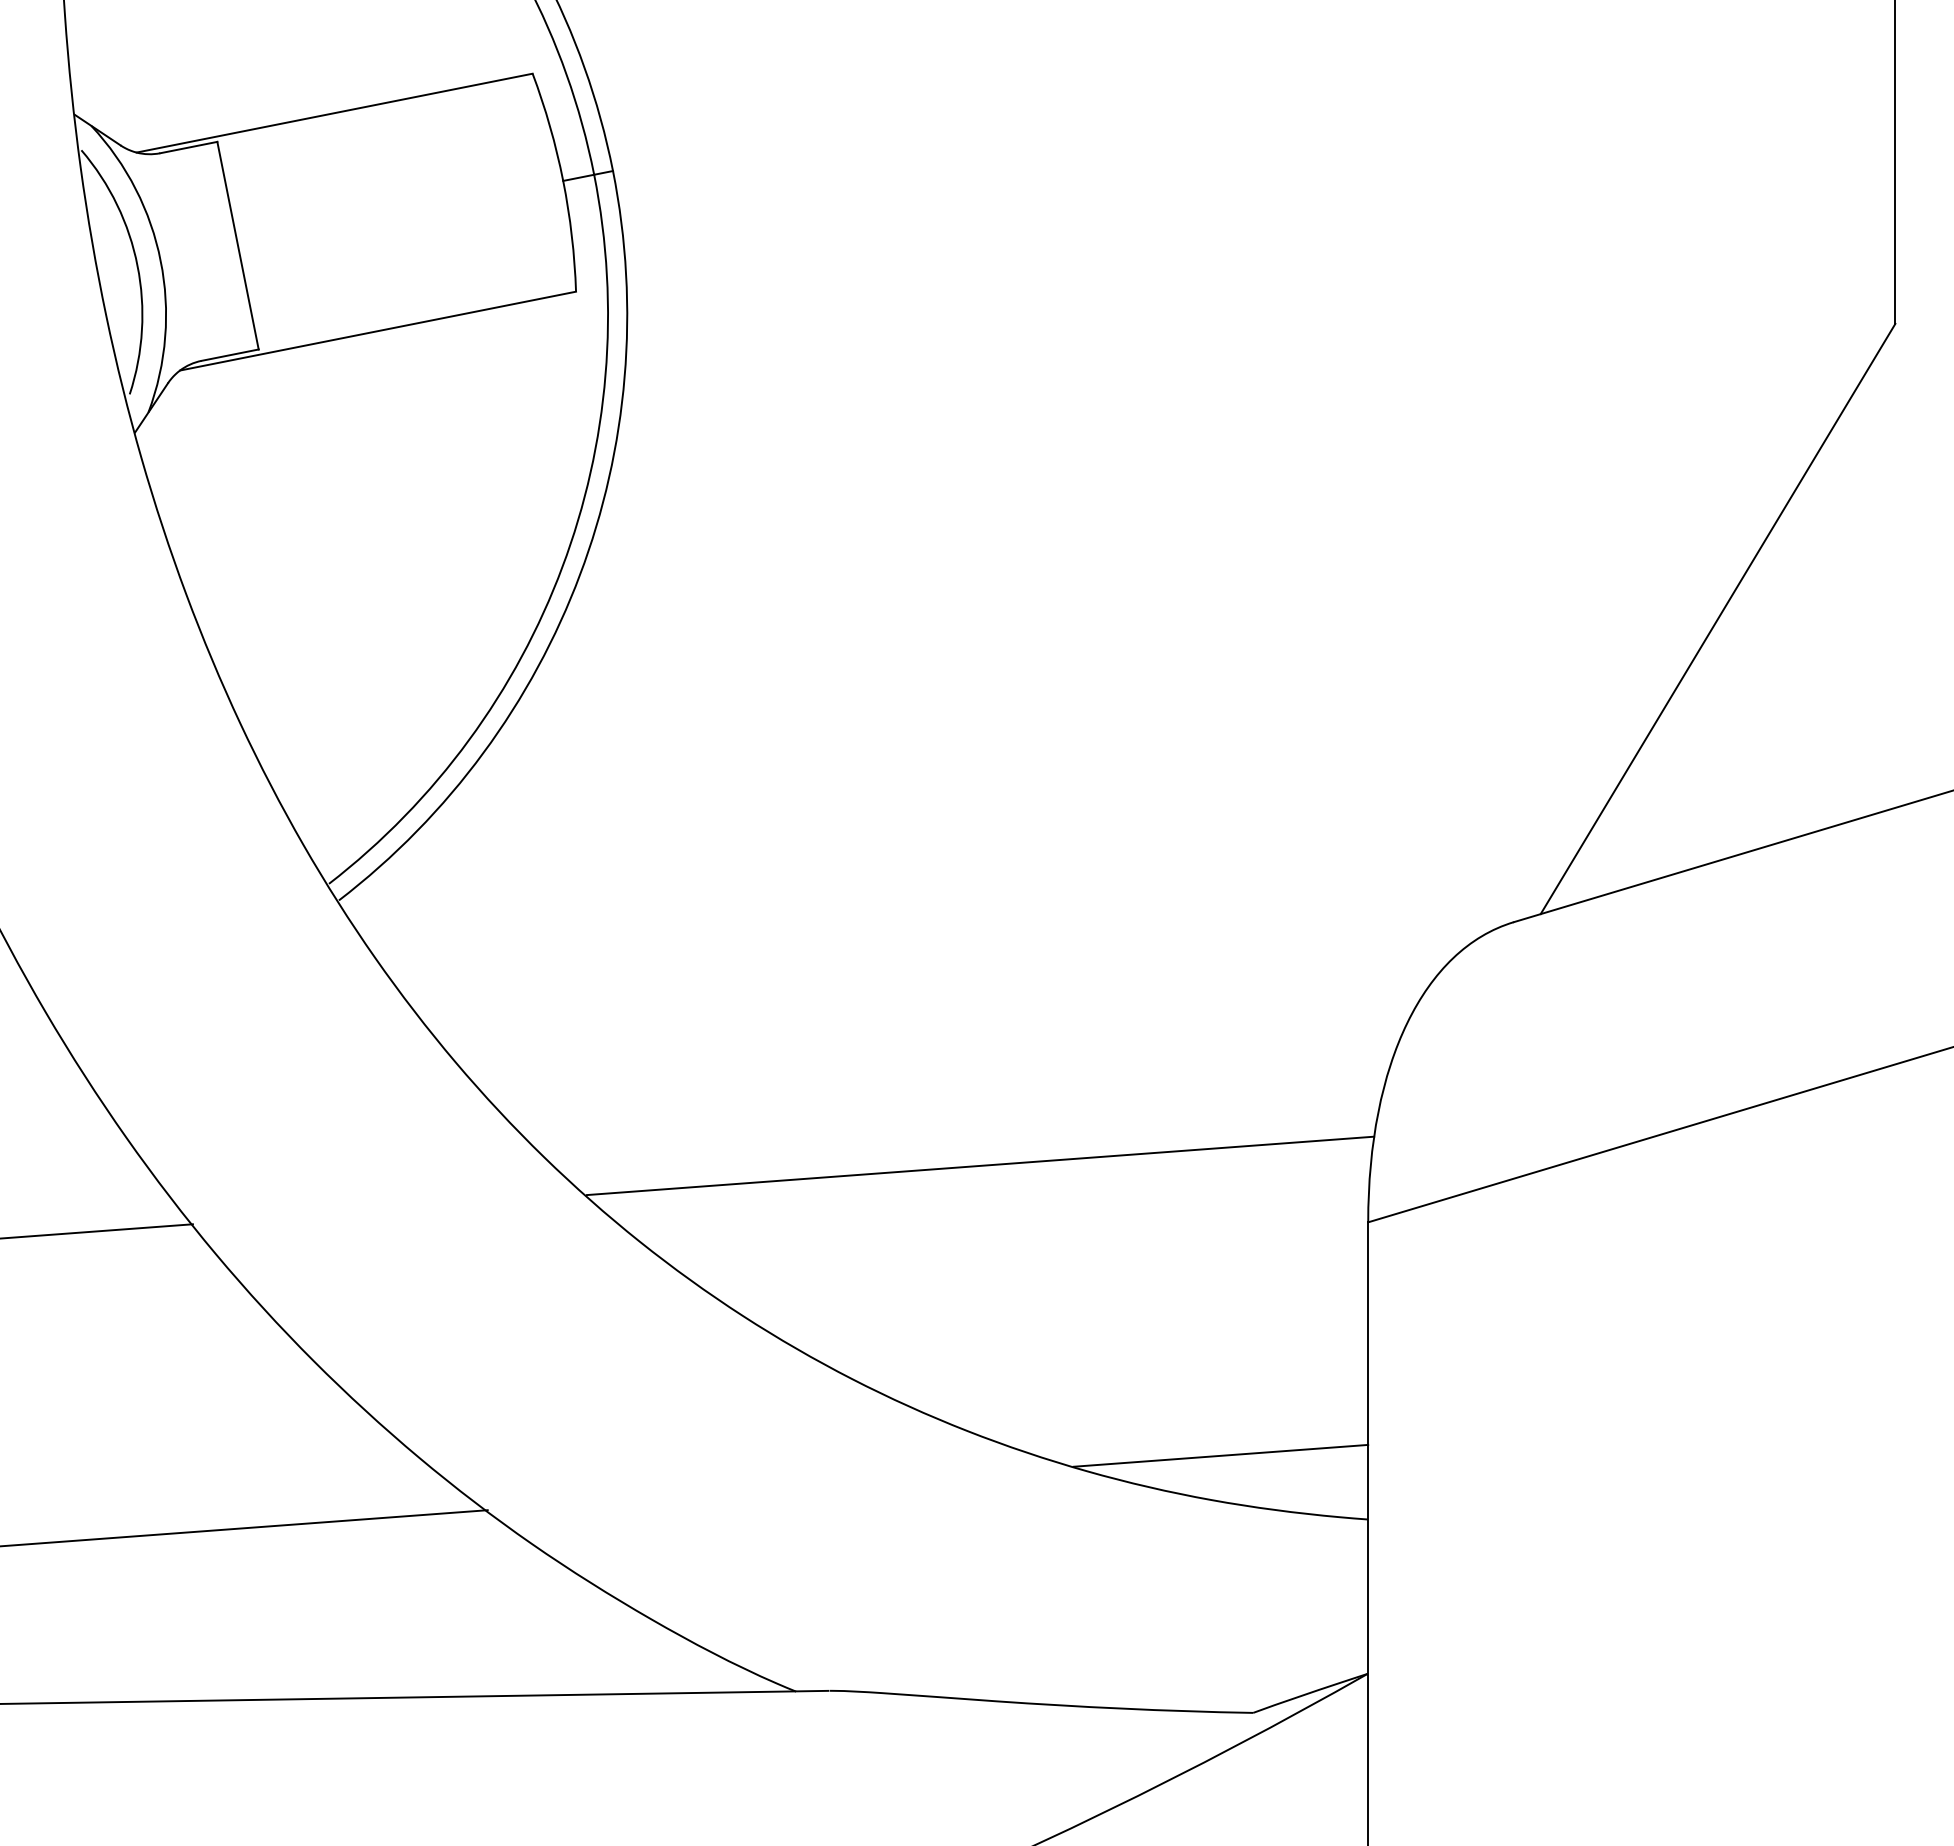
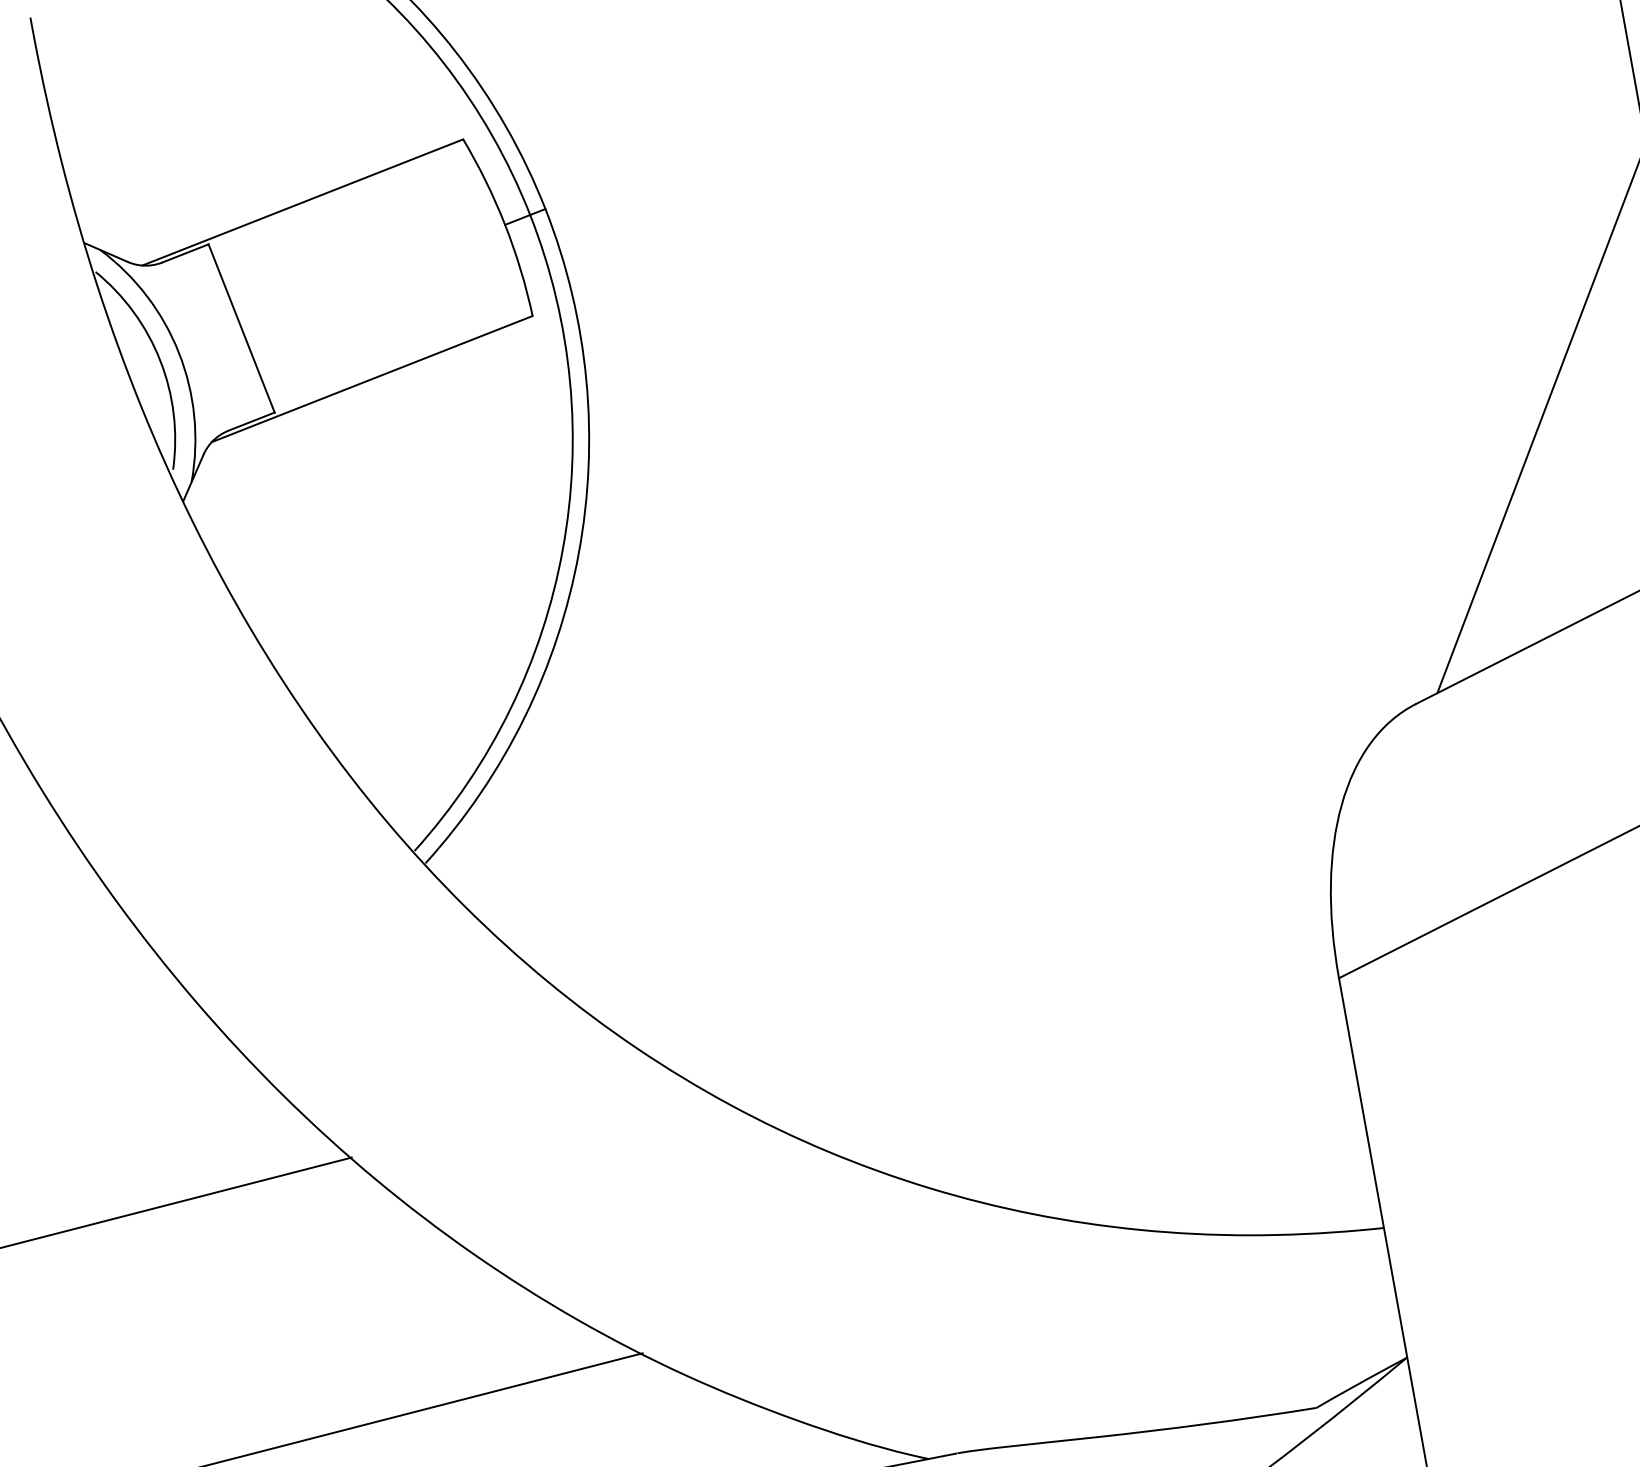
line: (980, 1165) -> (1004, 989), removed
line: (1220, 1455) -> (1250, 1196), removed

